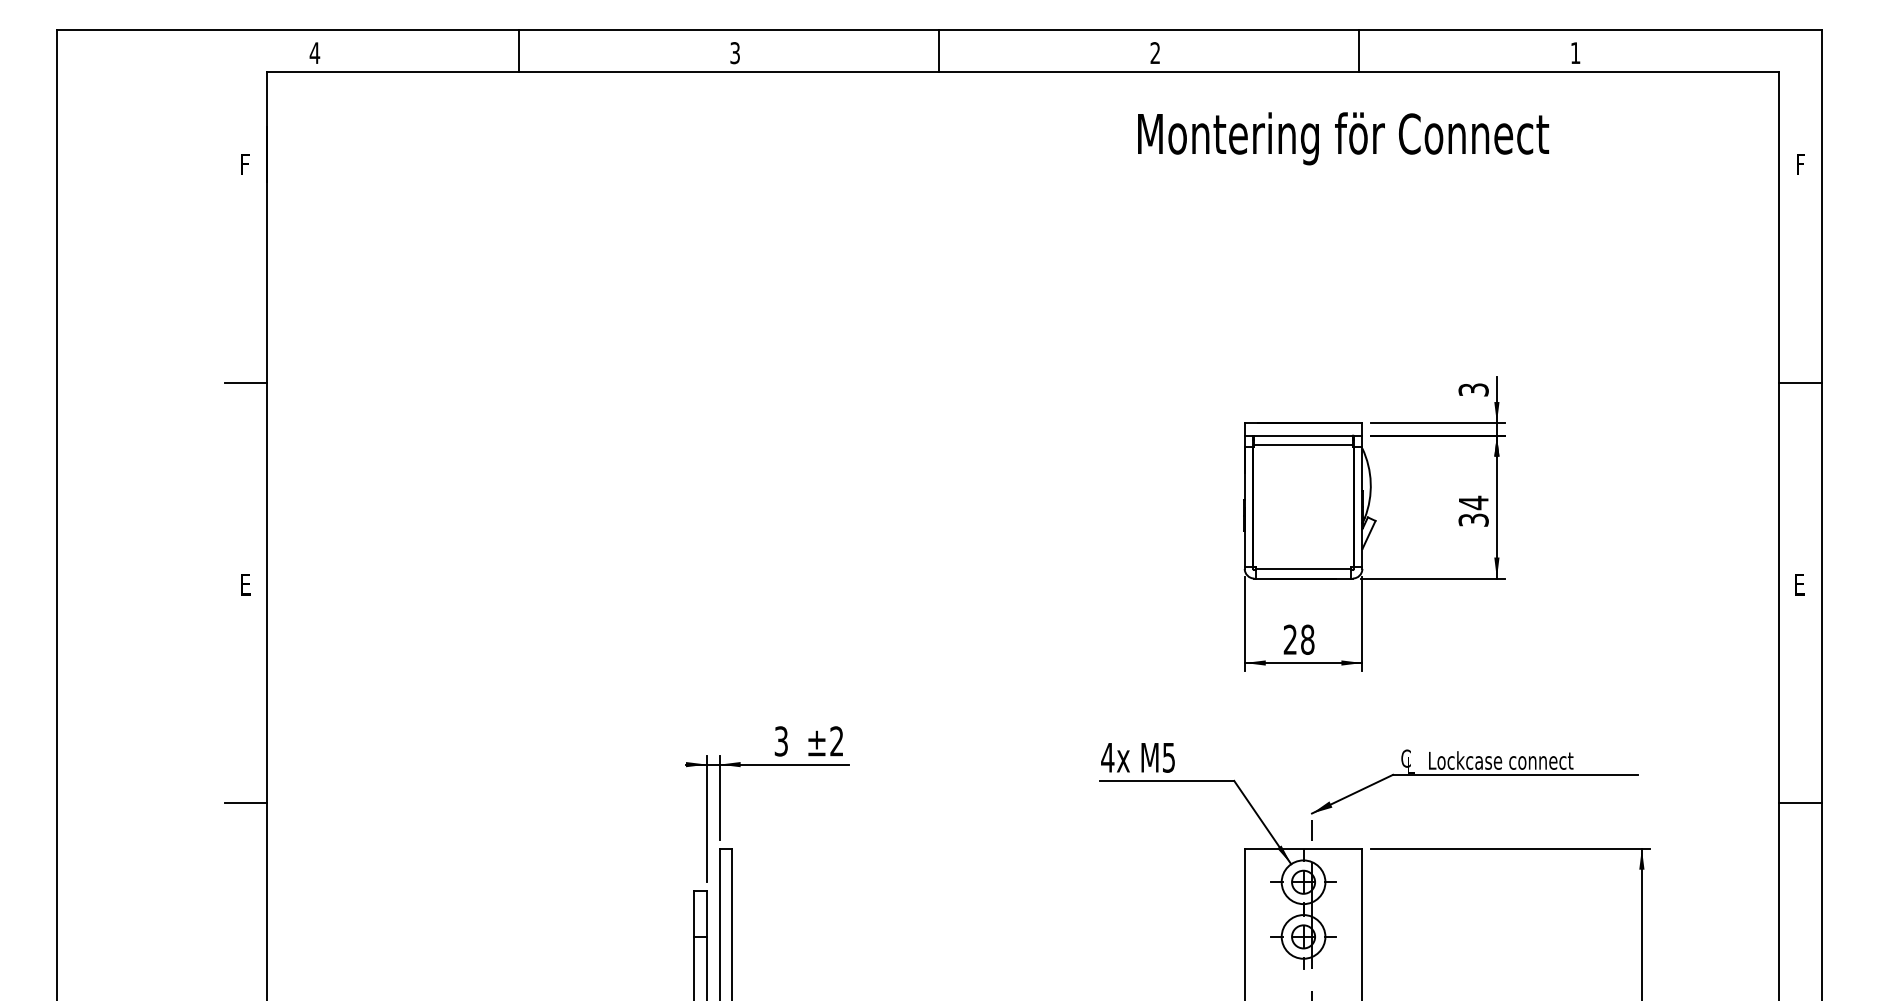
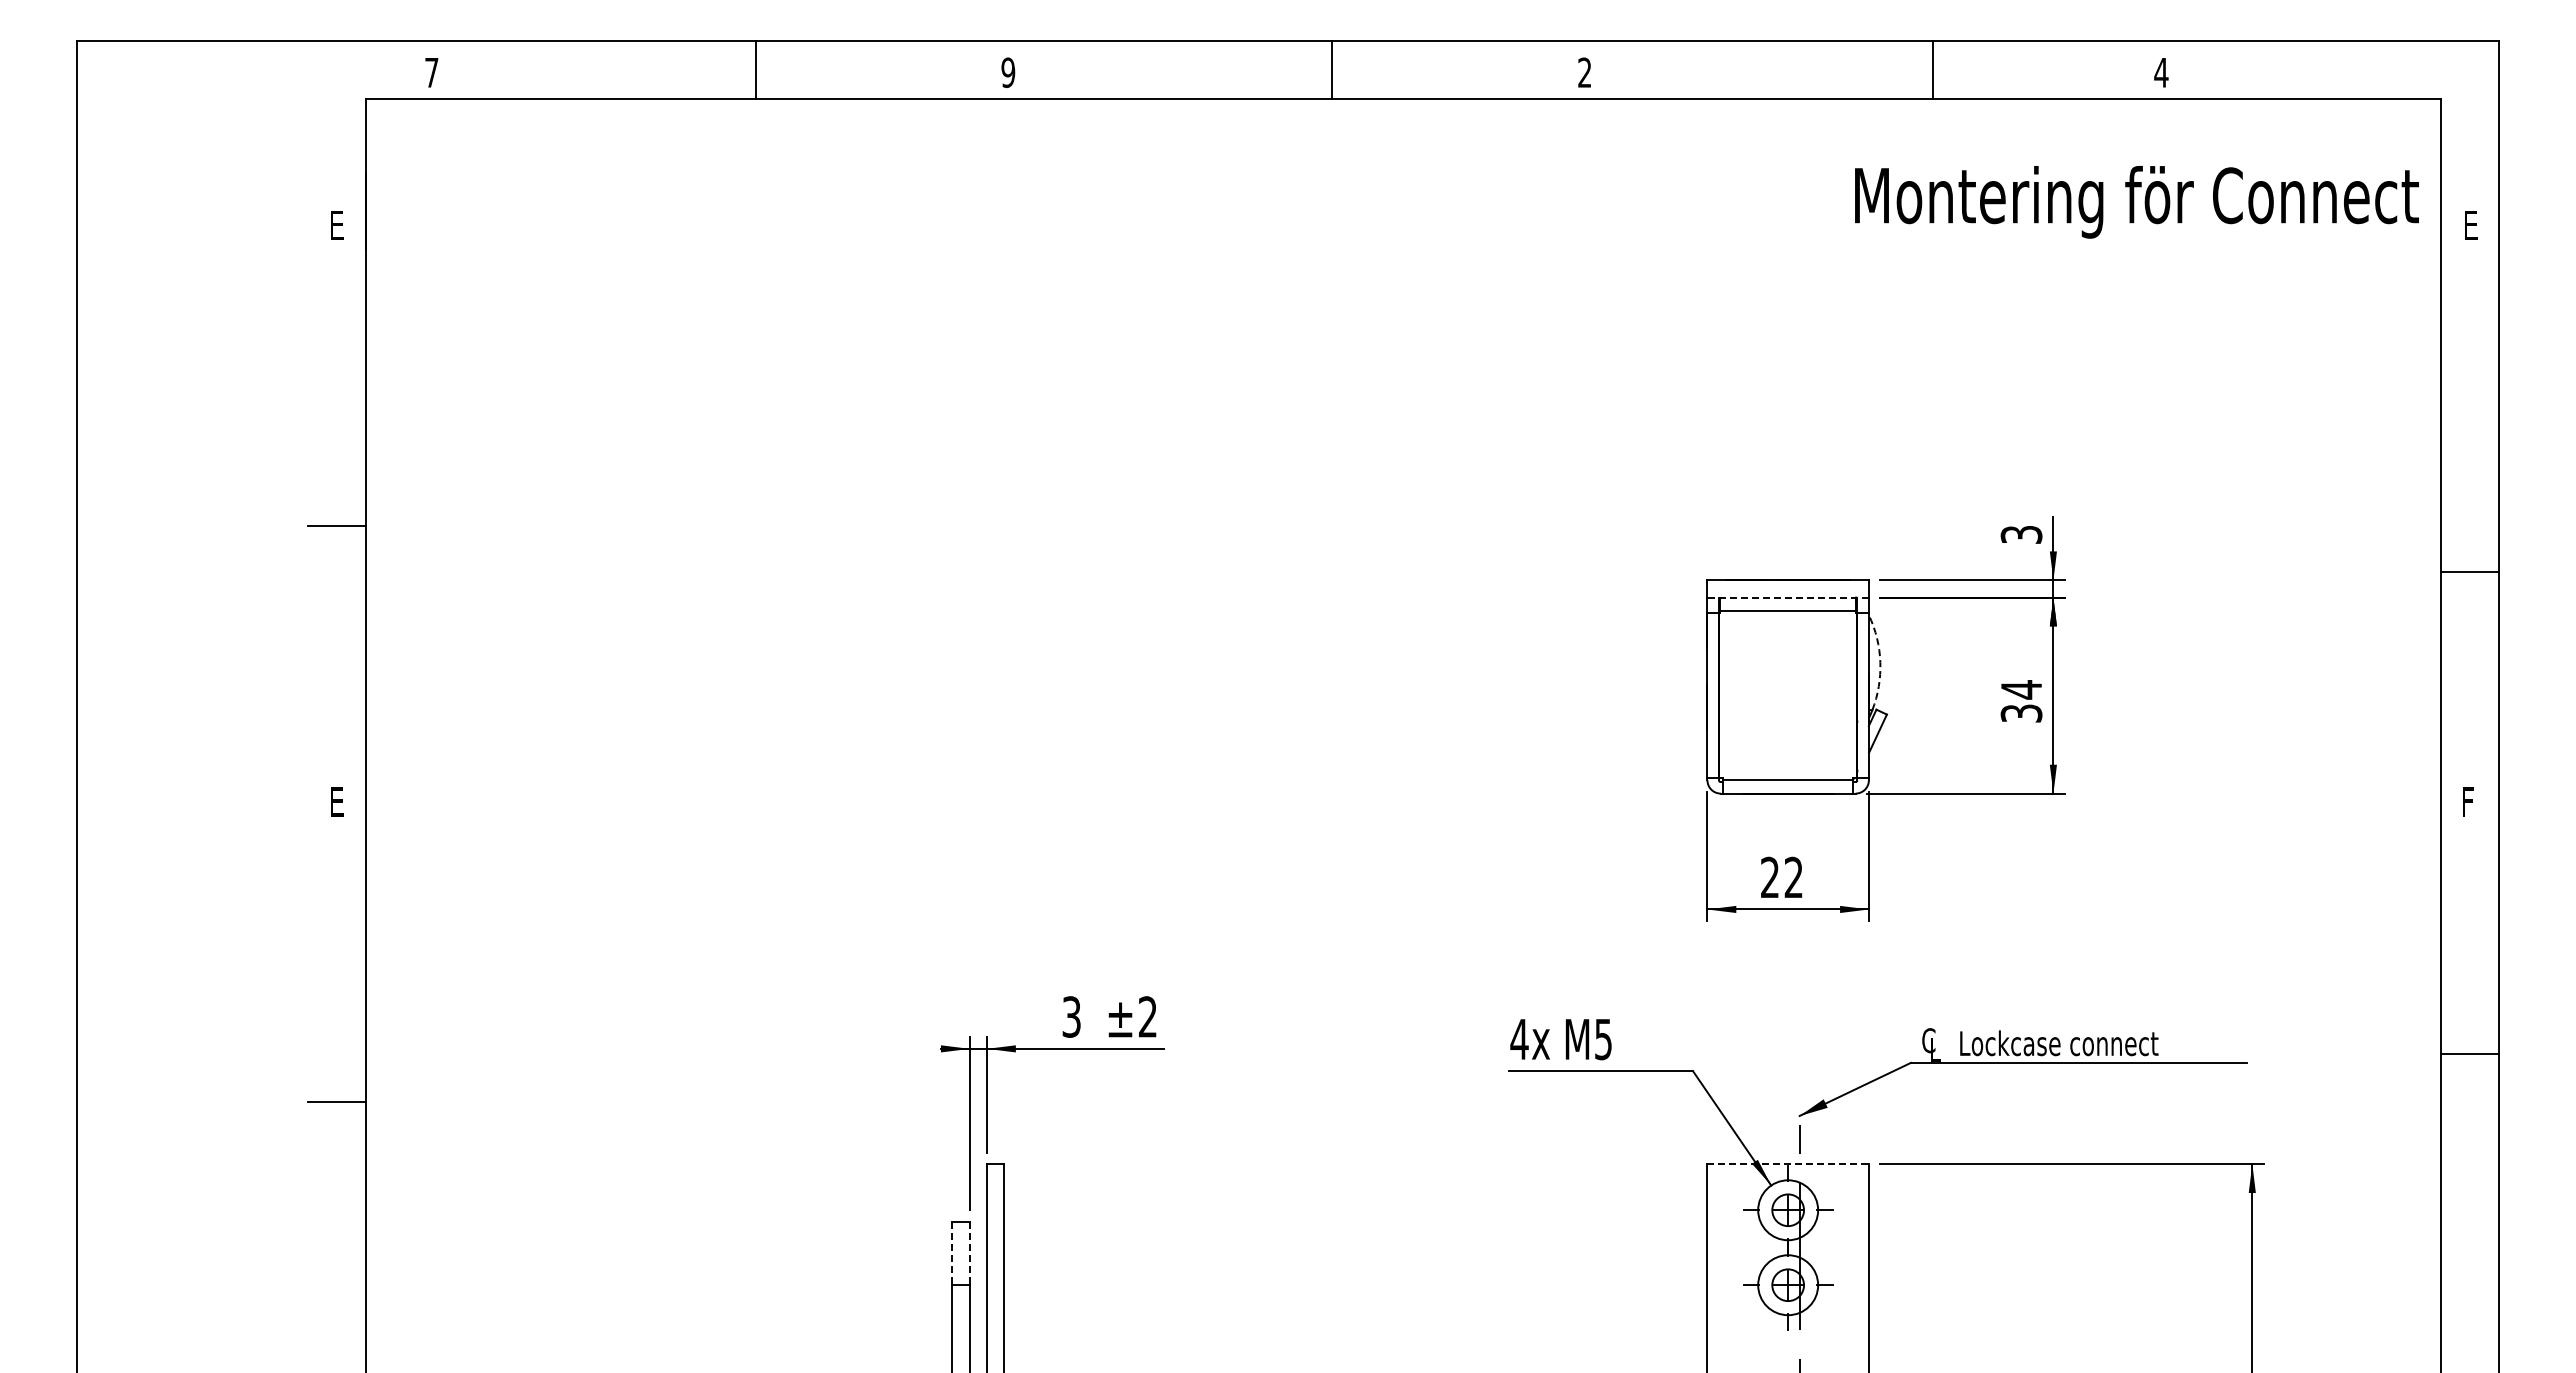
line: (518, 50) -> (756, 69), moved
line: (939, 50) -> (1332, 69), moved
line: (1359, 50) -> (1932, 69), moved
text: (314, 52) -> (431, 72), 4 -> 7
text: (735, 52) -> (1008, 72), 3 -> 9
text: (1575, 52) -> (2161, 72), 1 -> 4
text: (1343, 138) -> (2136, 202), moved
text: (246, 164) -> (338, 225), F -> E
text: (1802, 164) -> (2472, 225), F -> E
line: (1800, 383) -> (2469, 571), moved
line: (1303, 435) -> (1788, 597), solid -> dashed
arc: (1370, 483) -> (1880, 662), solid -> dashed
text: (1800, 584) -> (2469, 801), E -> F
text: (1307, 639) -> (1793, 877), 28 -> 22
line: (1800, 803) -> (2469, 1054), moved
line: (1303, 848) -> (1788, 1164), solid -> dashed
line: (694, 913) -> (952, 1253), solid -> dashed
line: (706, 913) -> (969, 1253), solid -> dashed

